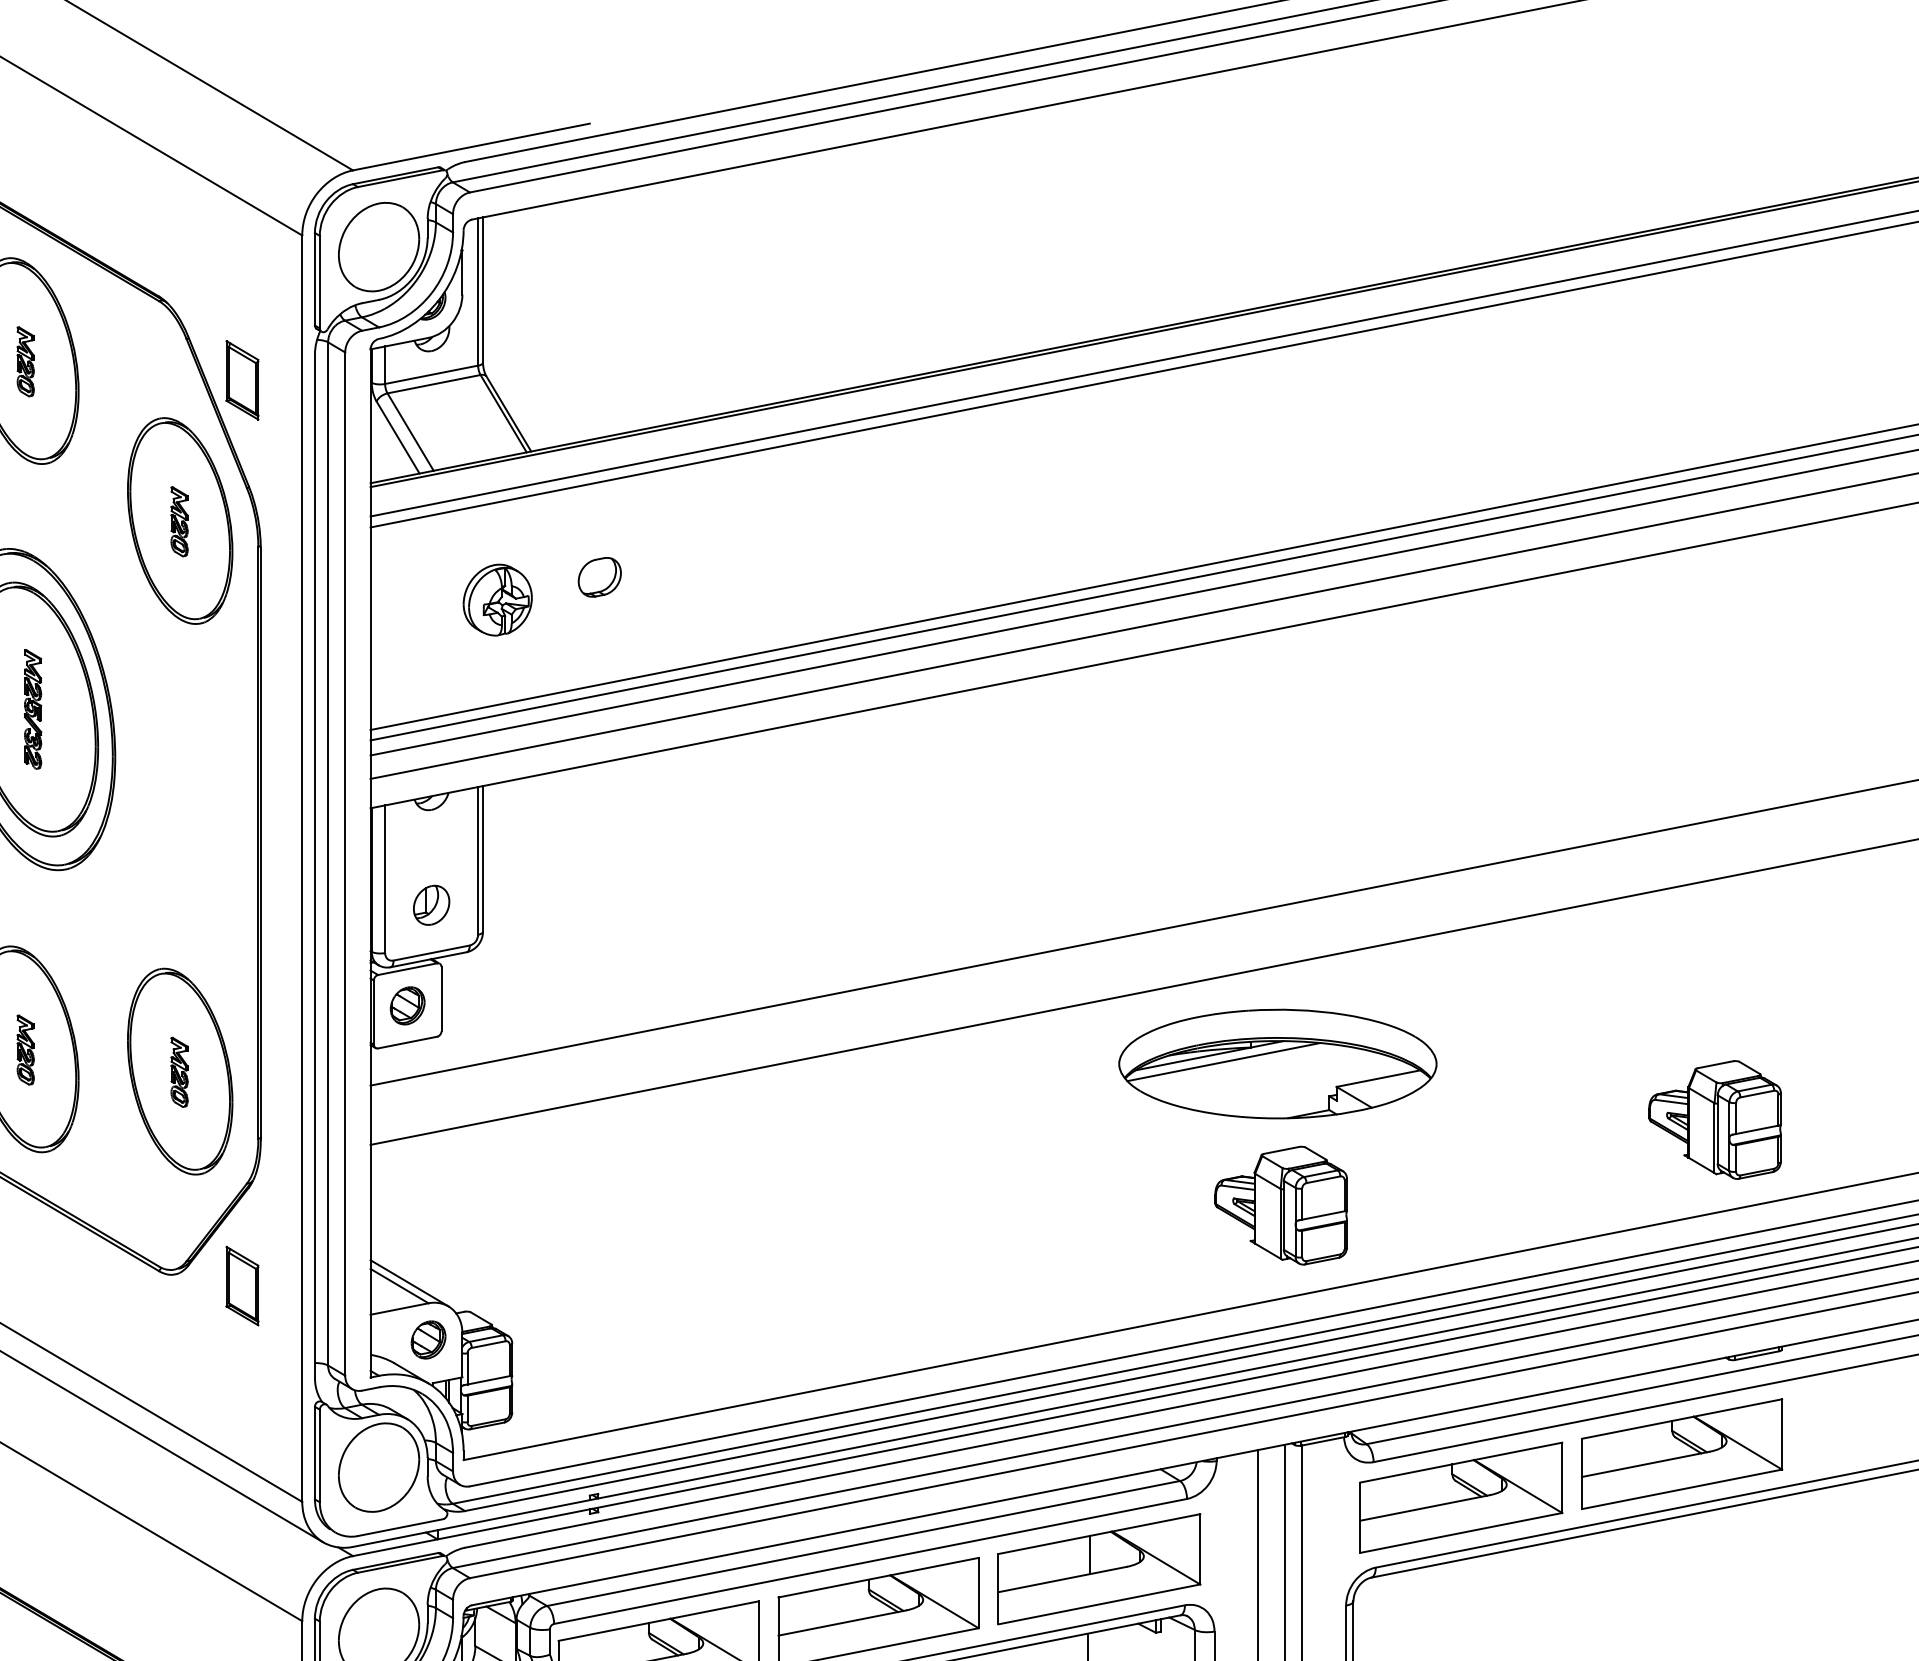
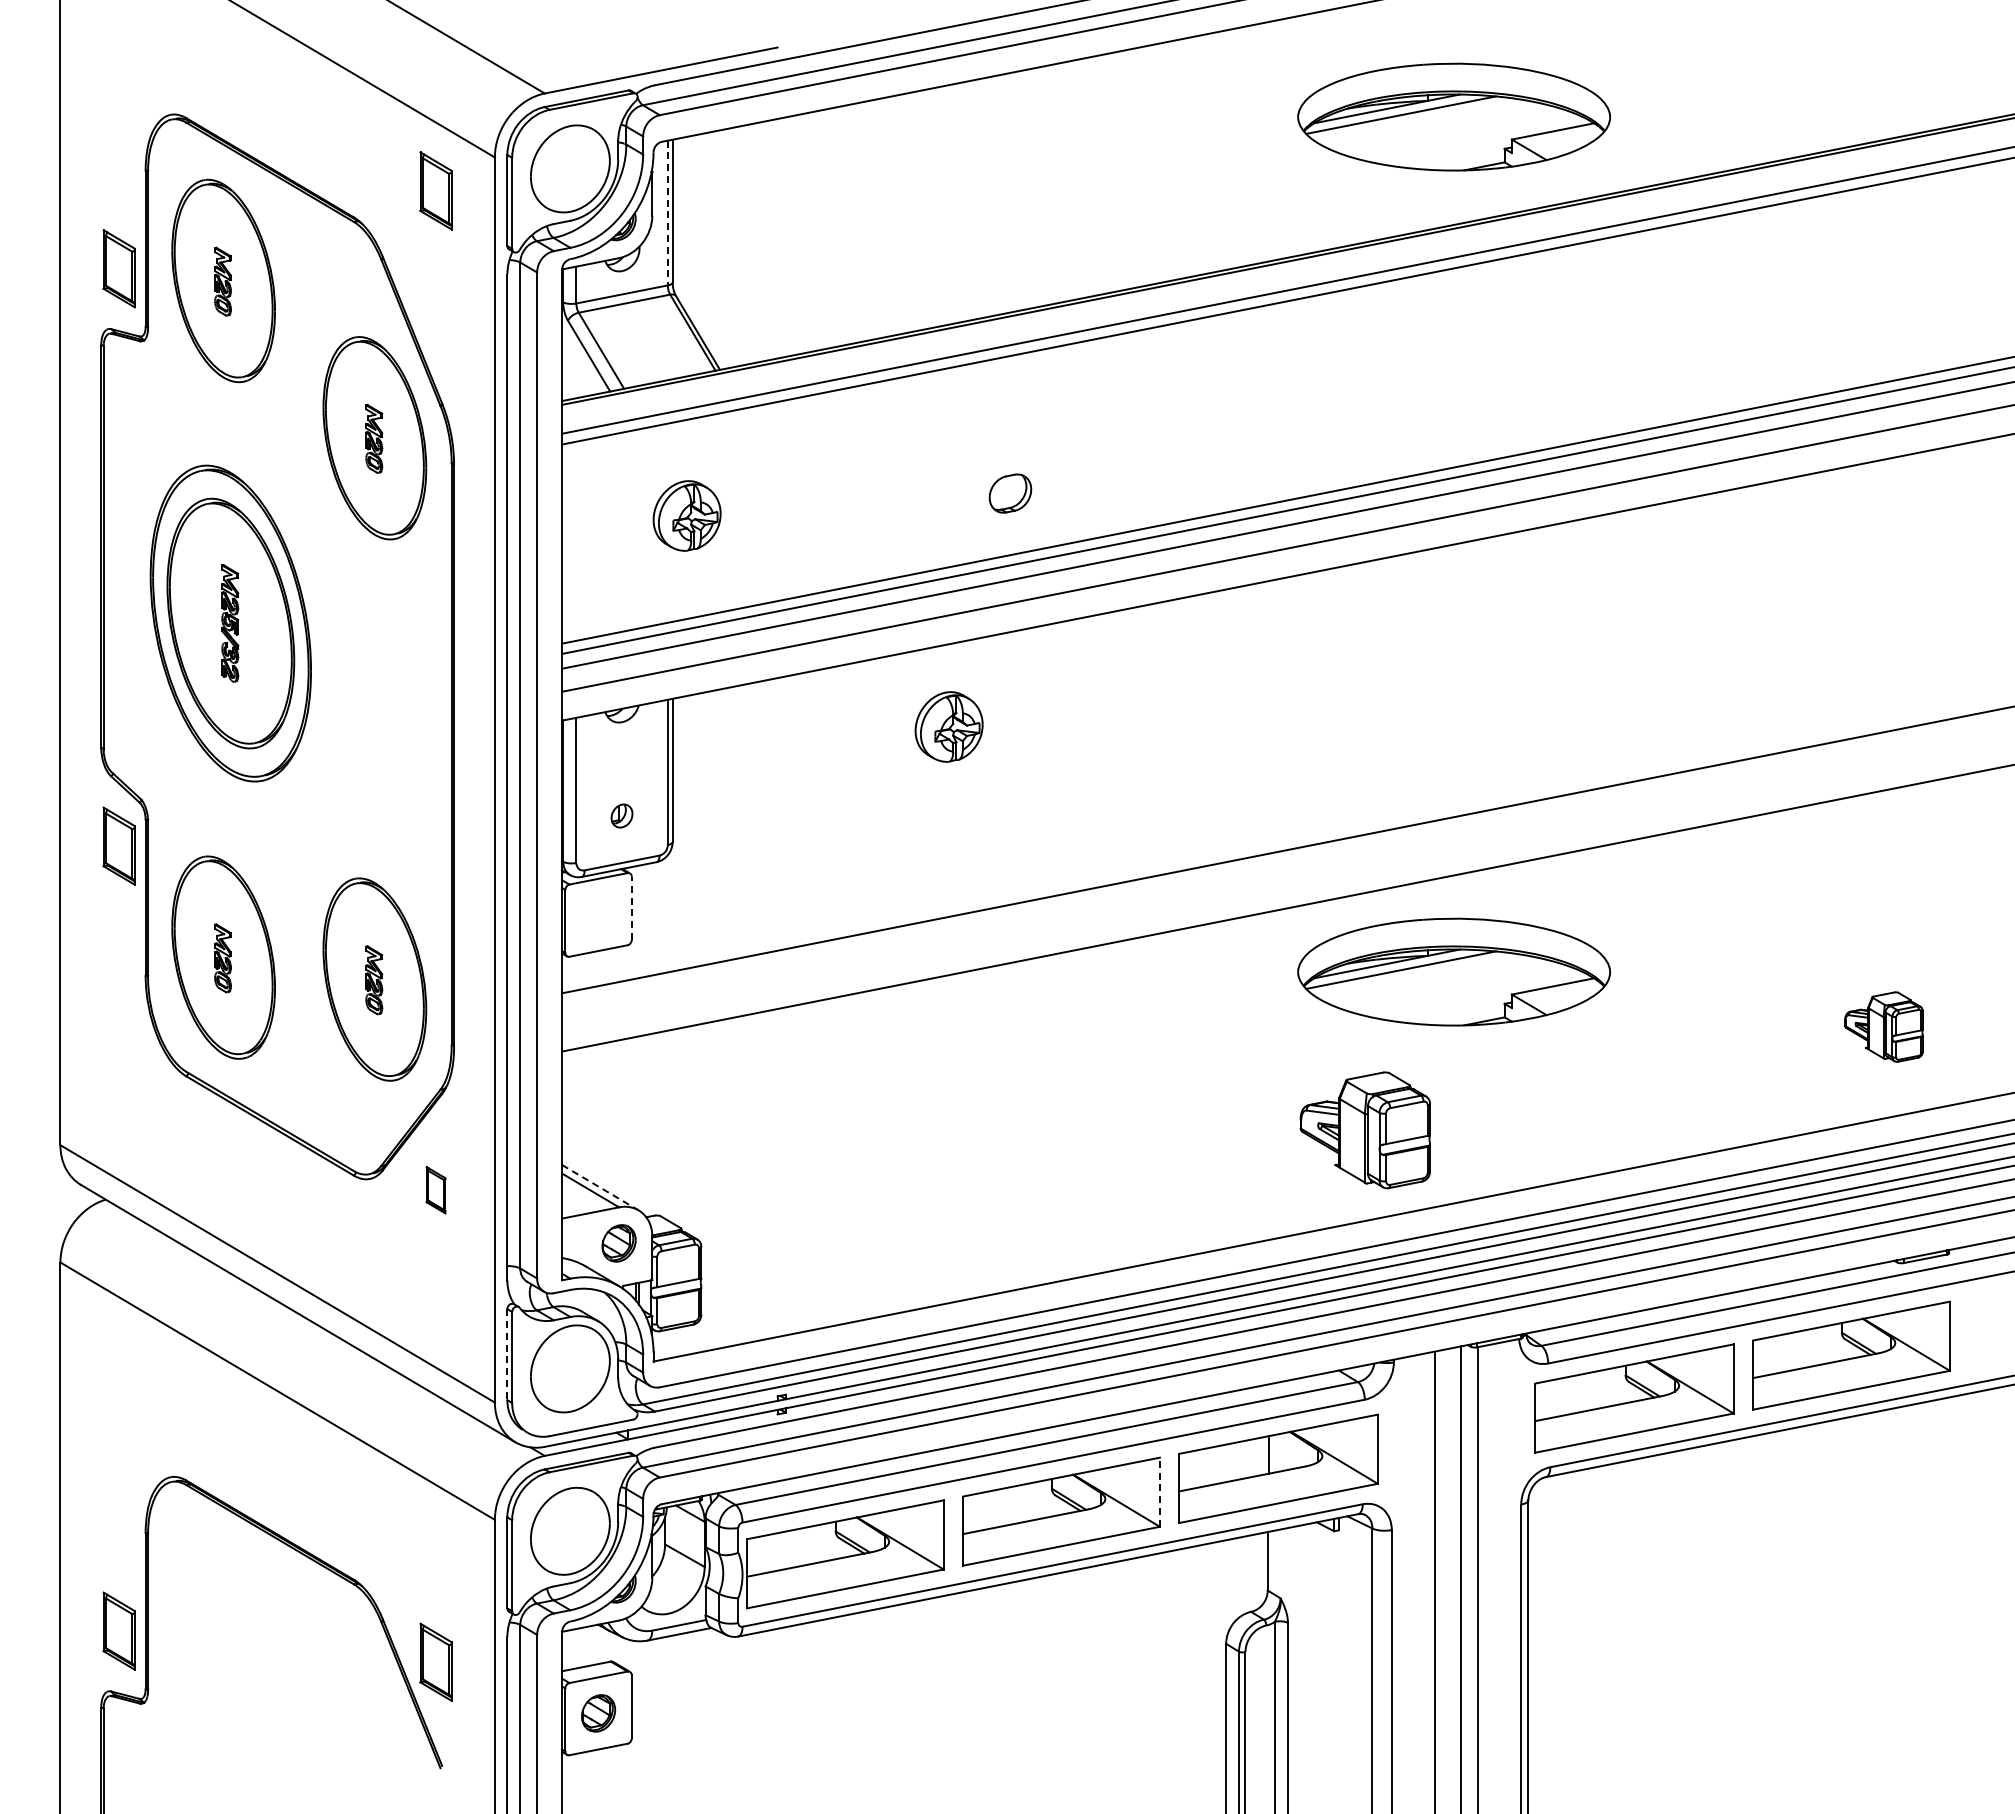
part: (1277, 193) -> (1453, 116), added
line: (477, 292) -> (667, 213), solid -> dashed
part: (241, 379) -> (435, 190), moved
part: (599, 577) -> (1010, 493), moved
part: (763, 814) -> (948, 726), added
part: (431, 904) -> (621, 815), size x0.6
line: (441, 999) -> (631, 908), solid -> dashed
part: (407, 1005) -> (598, 914), removed
part: (1714, 1119) -> (1883, 1026), size x0.6
part: (1280, 1205) -> (1364, 1130), moved
line: (409, 1283) -> (600, 1187), solid -> dashed
part: (241, 1285) -> (435, 1189), size x0.6
line: (315, 1452) -> (507, 1354), solid -> dashed
line: (978, 1593) -> (1159, 1492), solid -> dashed

